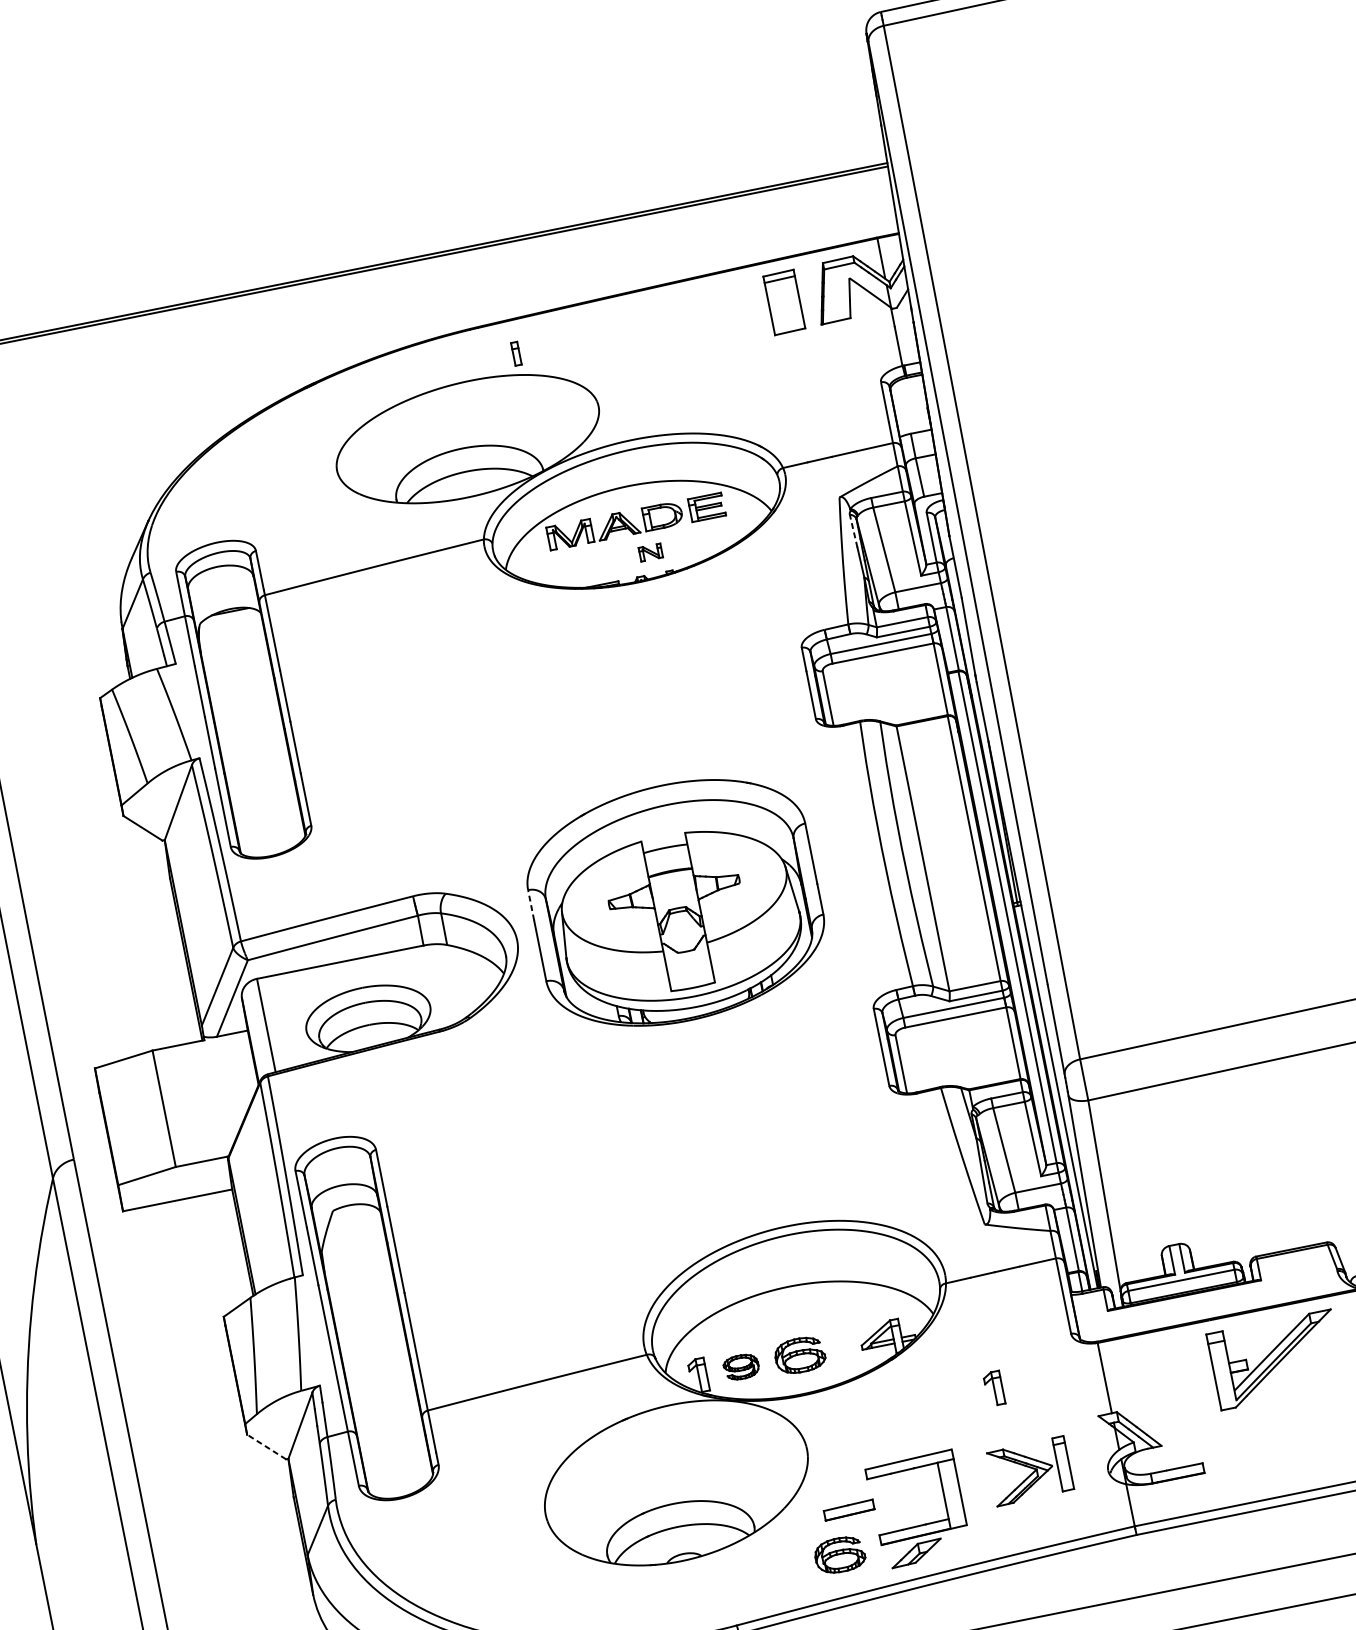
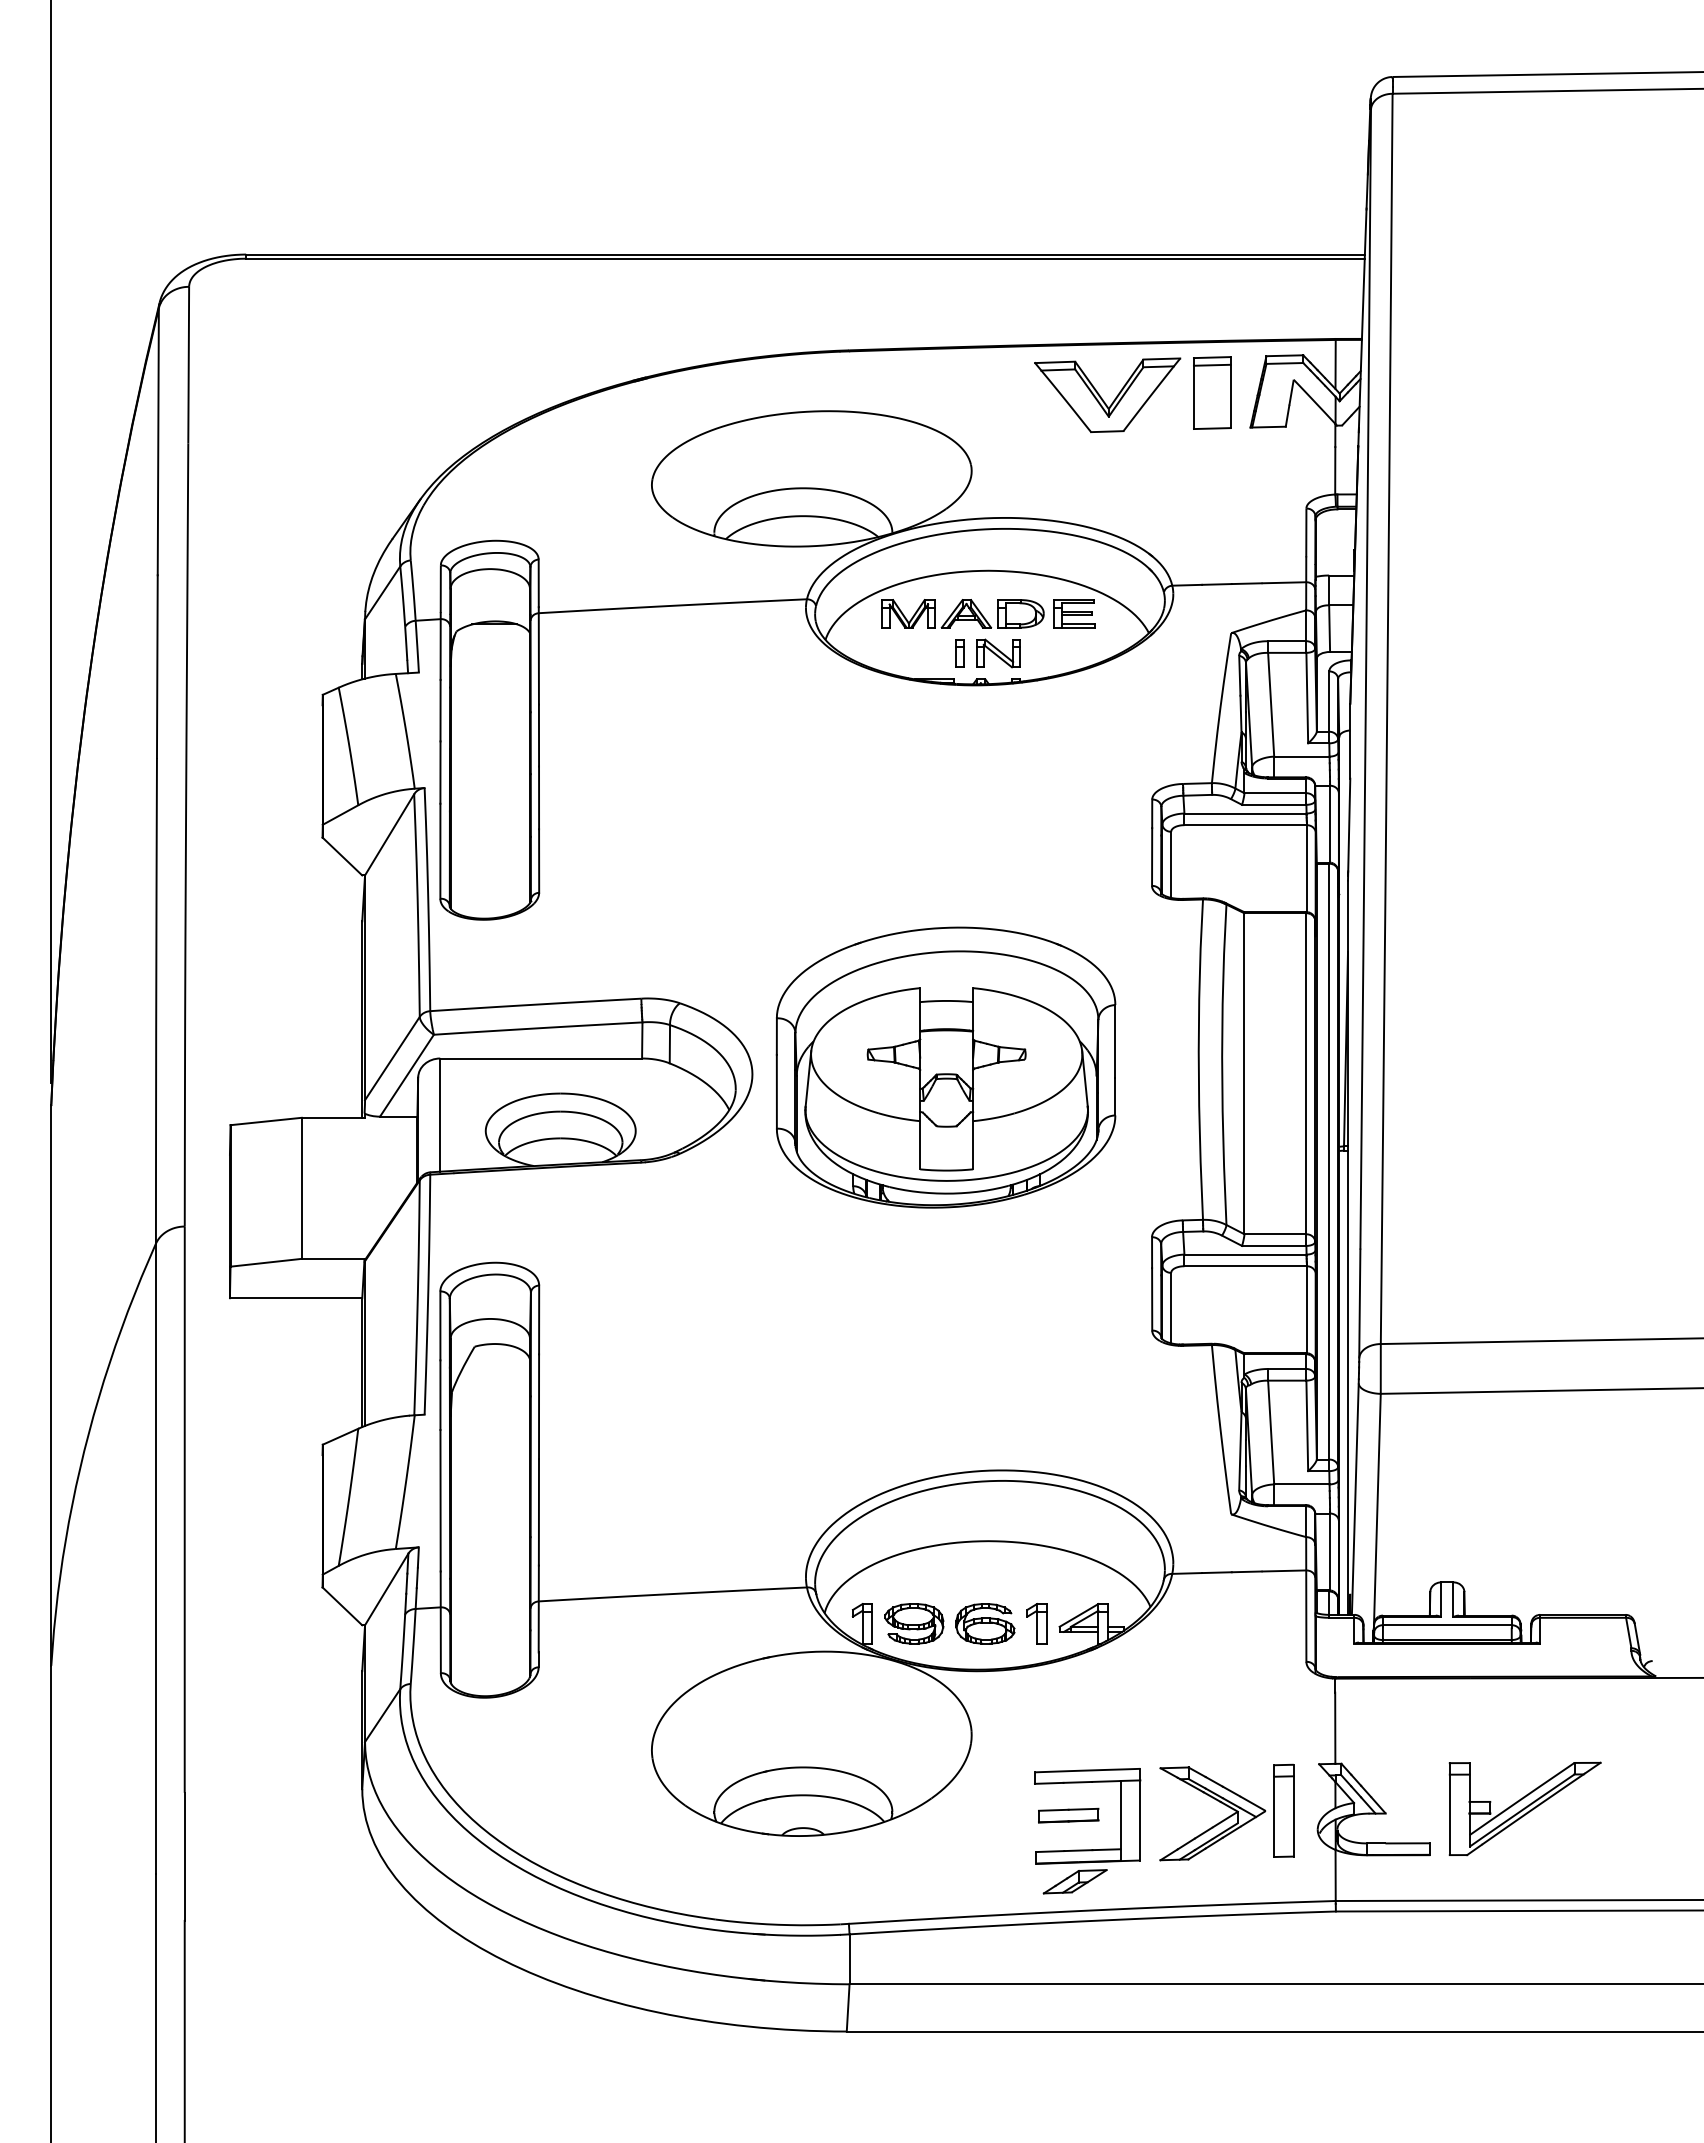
part: (693, 323) -> (1101, 396), added
part: (515, 353) -> (959, 653), moved
line: (853, 531) -> (1239, 675), dashed -> solid
part: (650, 552) -> (998, 653), size x1.67
line: (530, 905) -> (776, 1036), dashed -> solid
part: (1275, 1359) -> (1524, 1808), moved
part: (741, 1366) -> (914, 1623), size x1.43
part: (993, 1388) -> (1036, 1623), moved
line: (266, 1447) -> (342, 1606), dashed -> solid
part: (1030, 1471) -> (1226, 1812), size x1.43
part: (849, 1510) -> (1068, 1815), moved
part: (839, 1554) -> (985, 1865), removed

